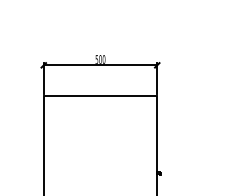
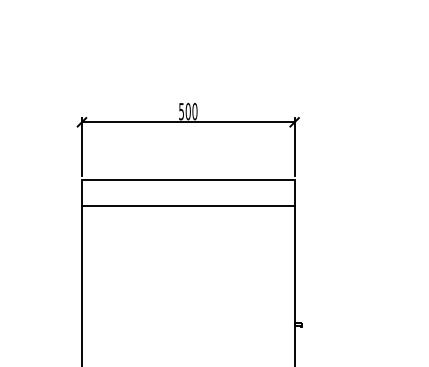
line: (100, 110) -> (188, 206), added

